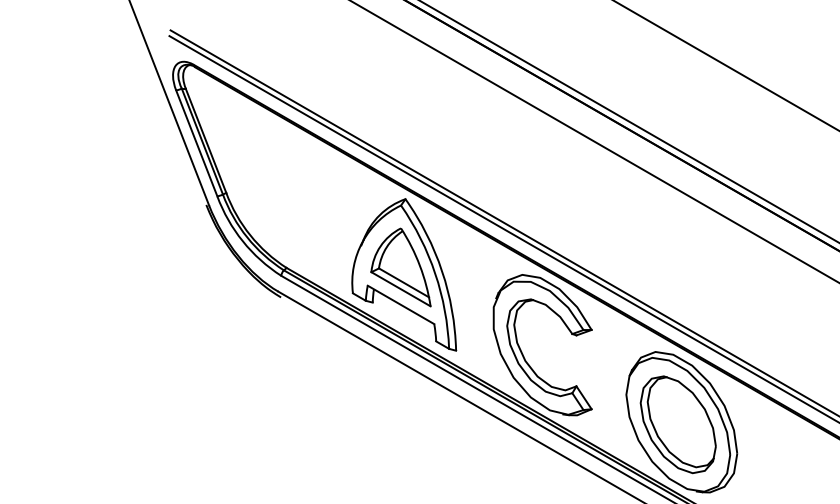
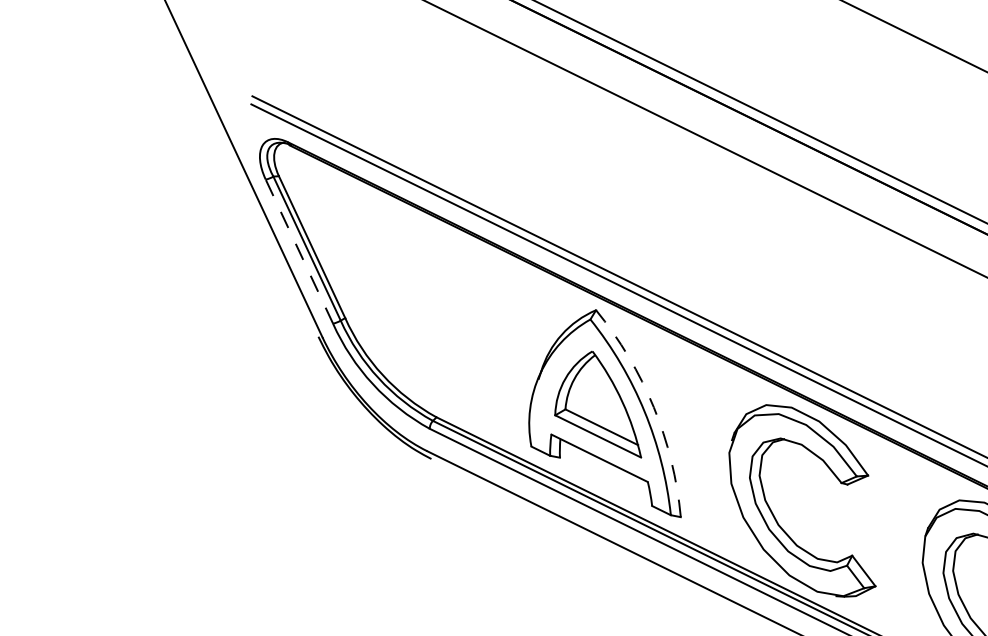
line: (196, 143) -> (299, 251), solid -> dashed
arc: (442, 271) -> (654, 407), solid -> dashed

